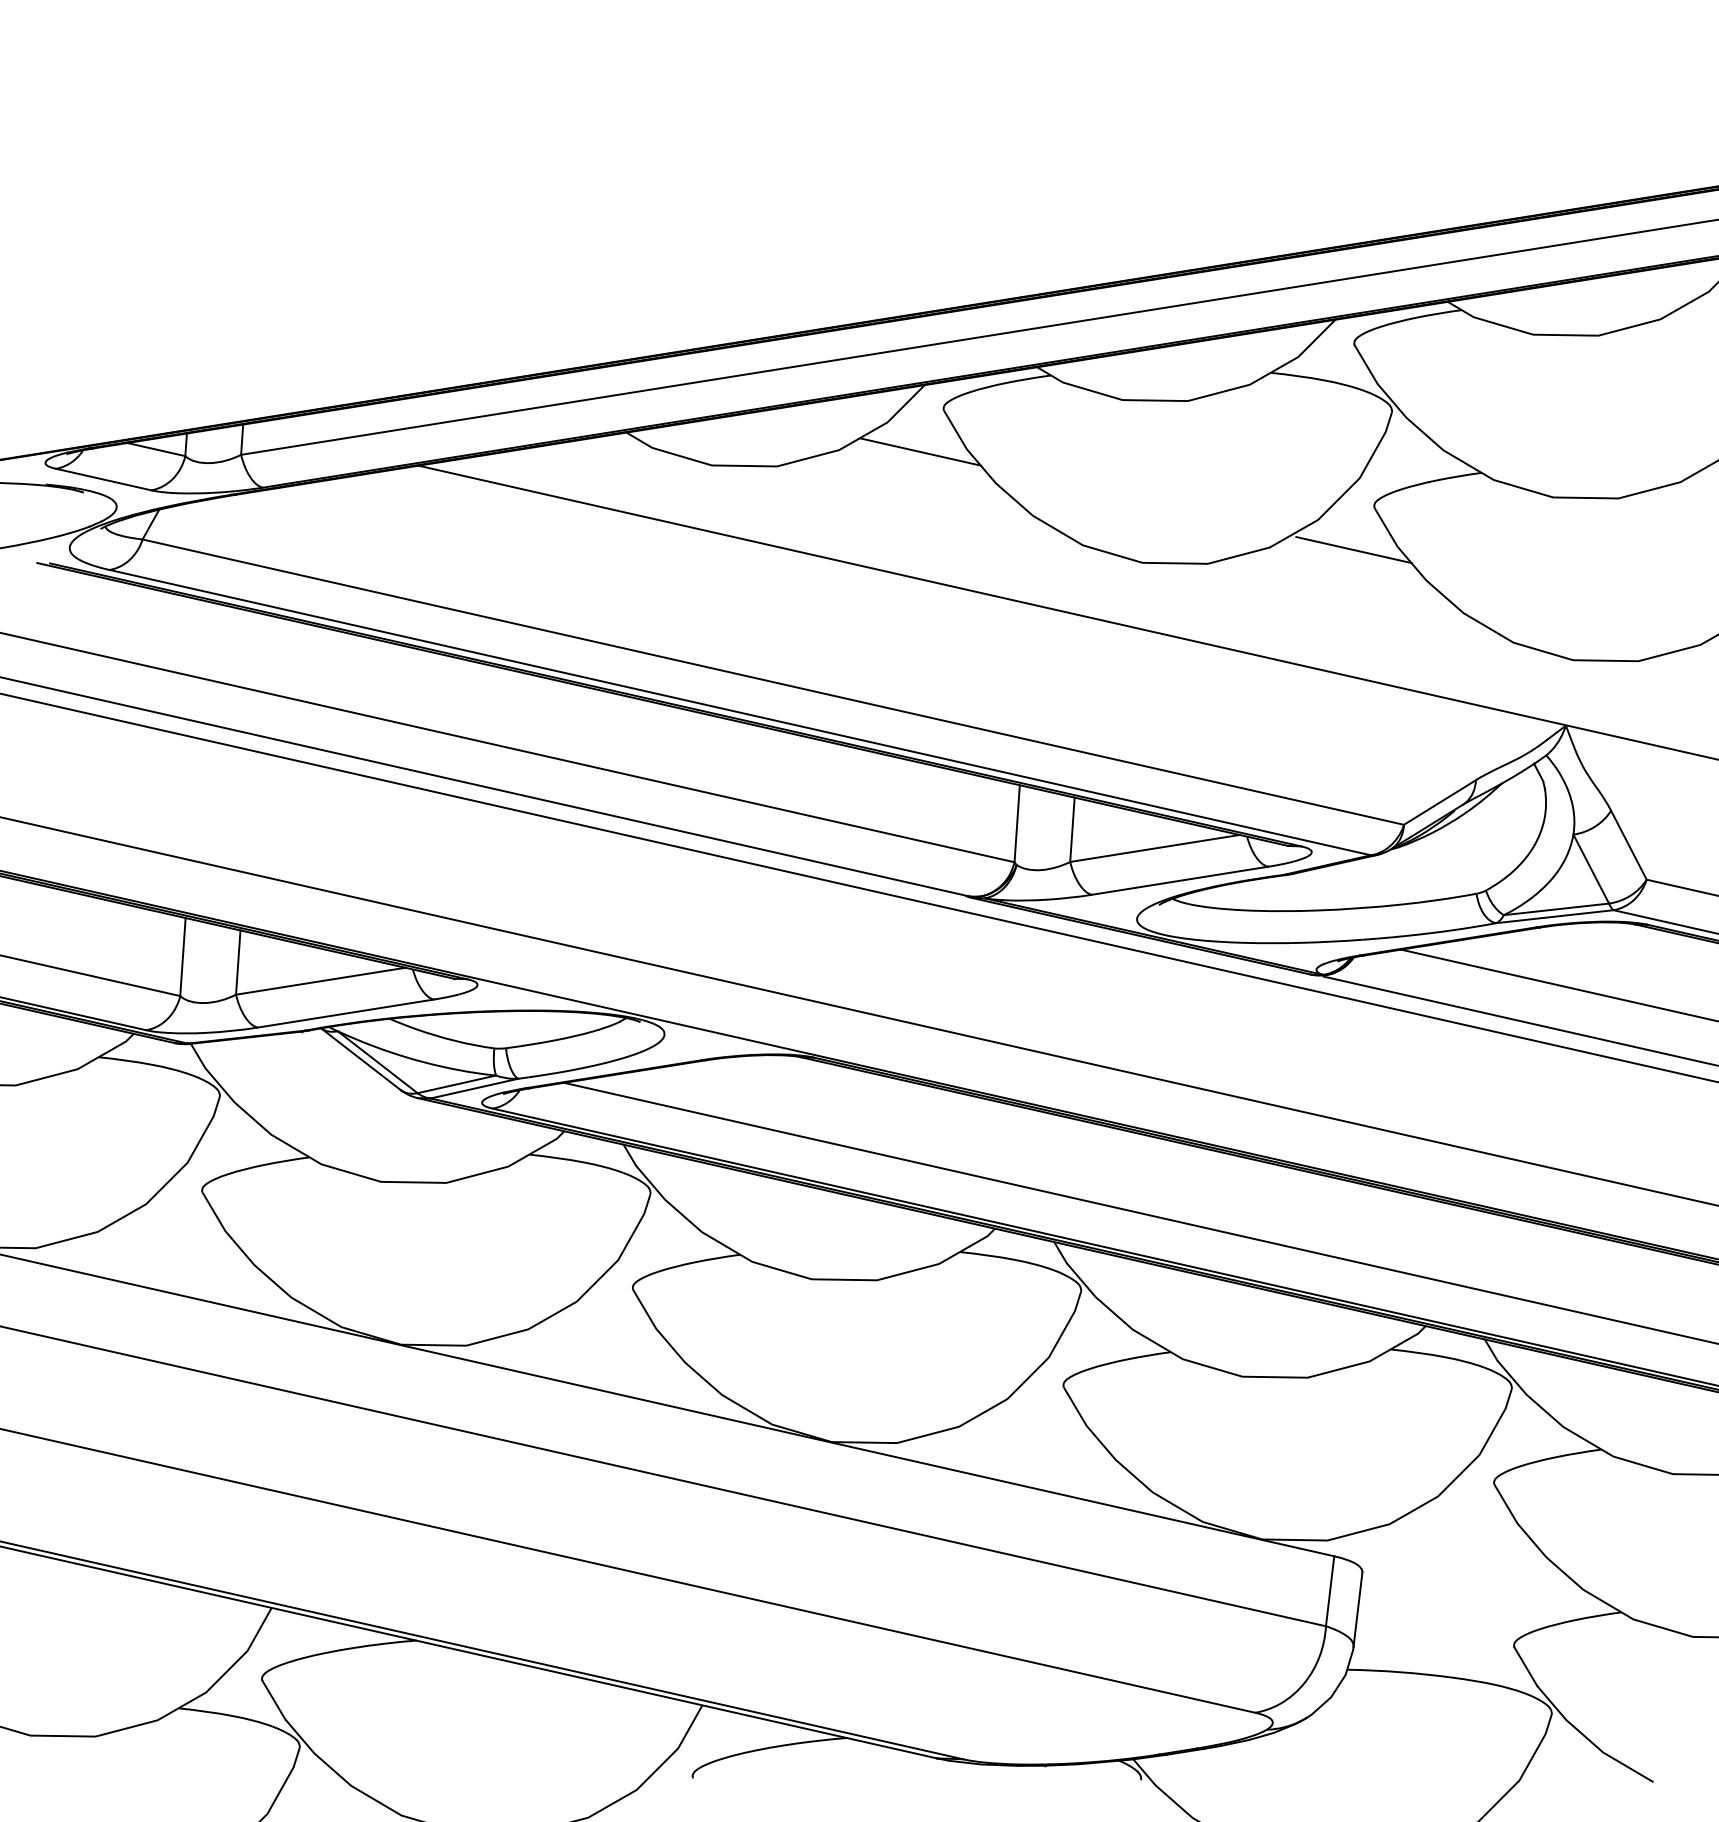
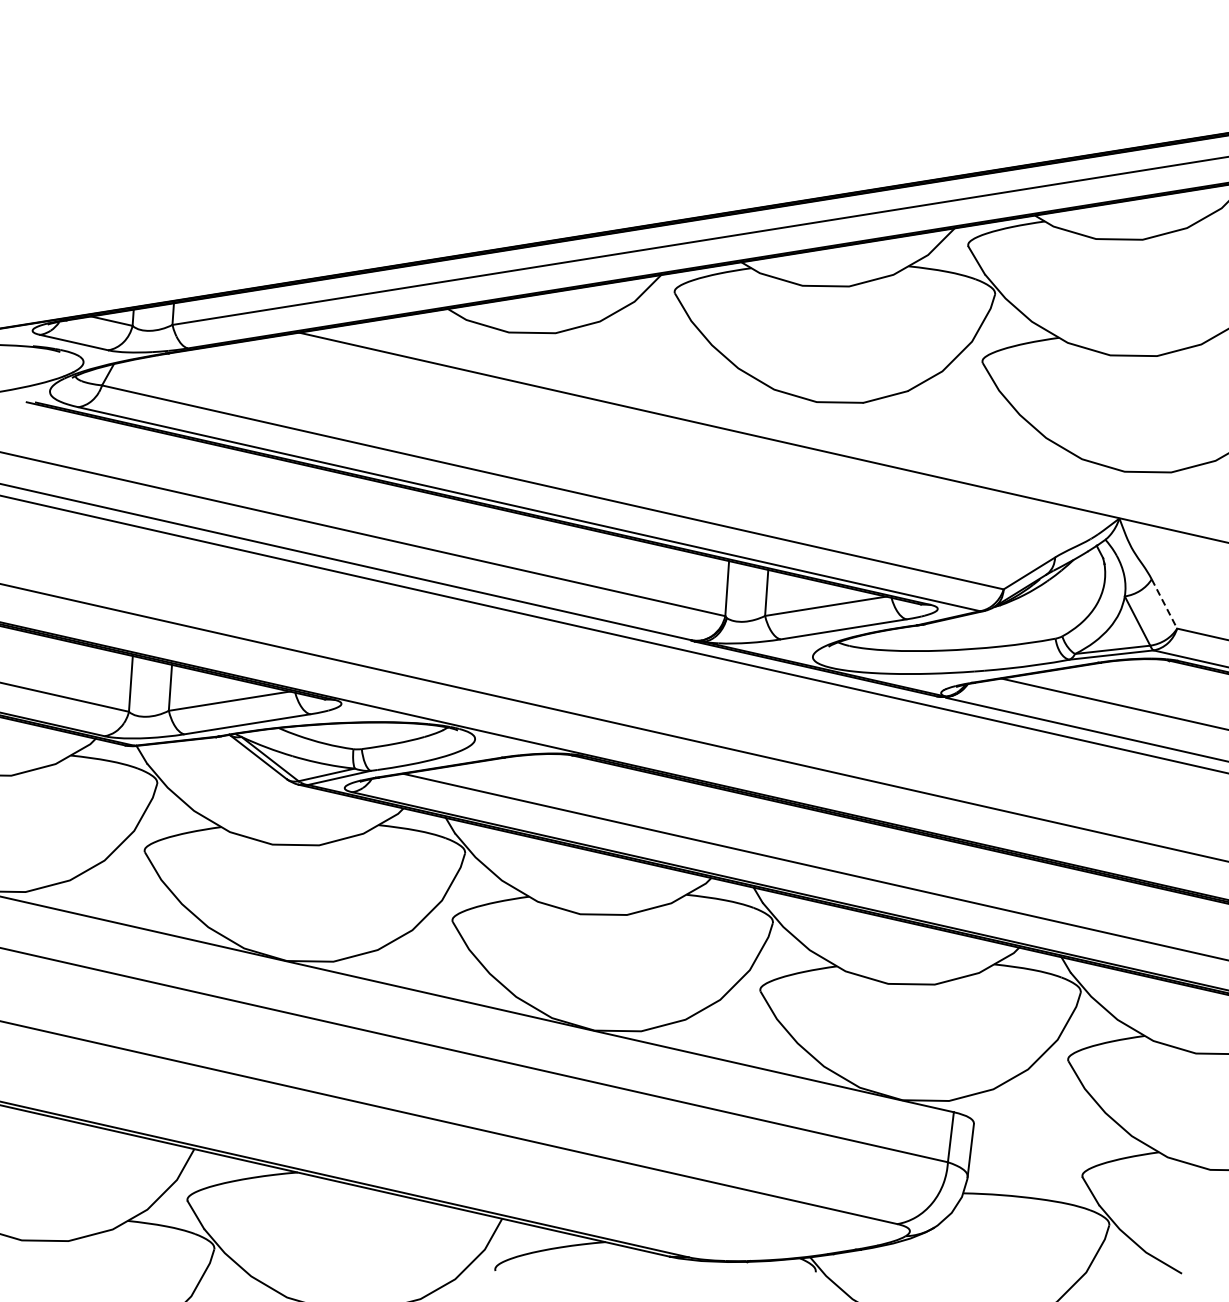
line: (919, 451) -> (657, 322), removed
line: (1353, 549) -> (967, 392), removed
line: (1628, 844) -> (1164, 603), solid -> dashed

